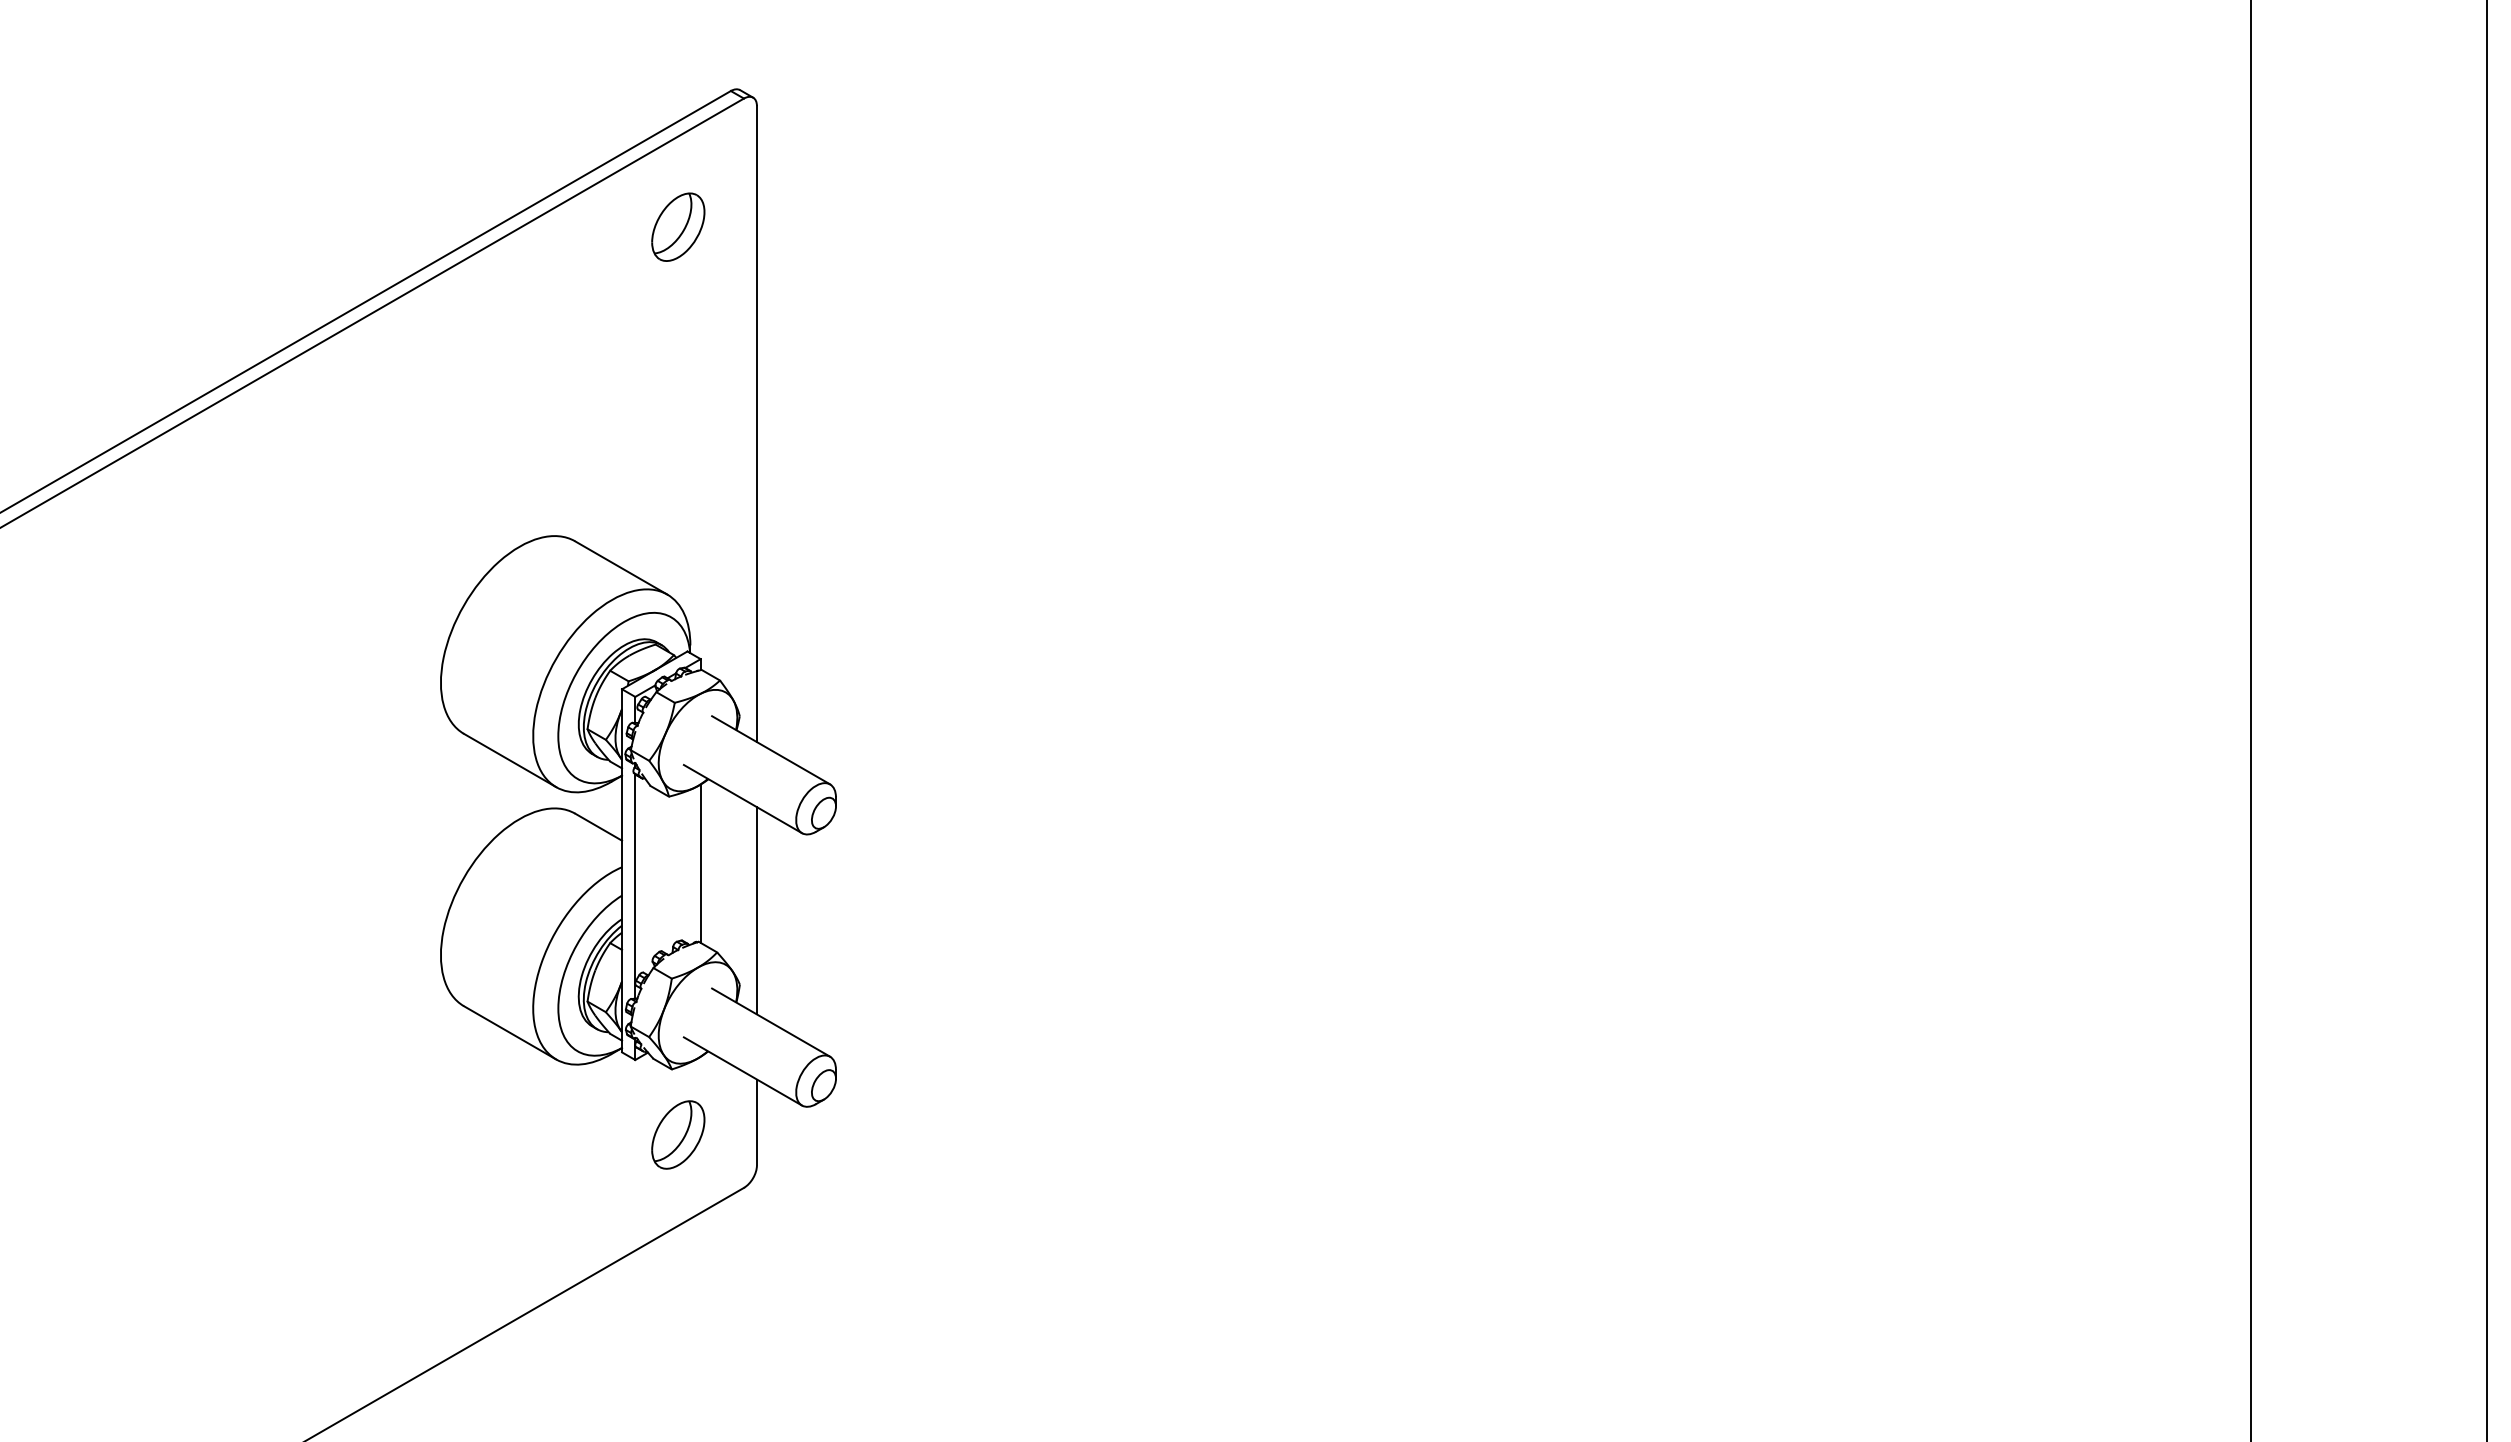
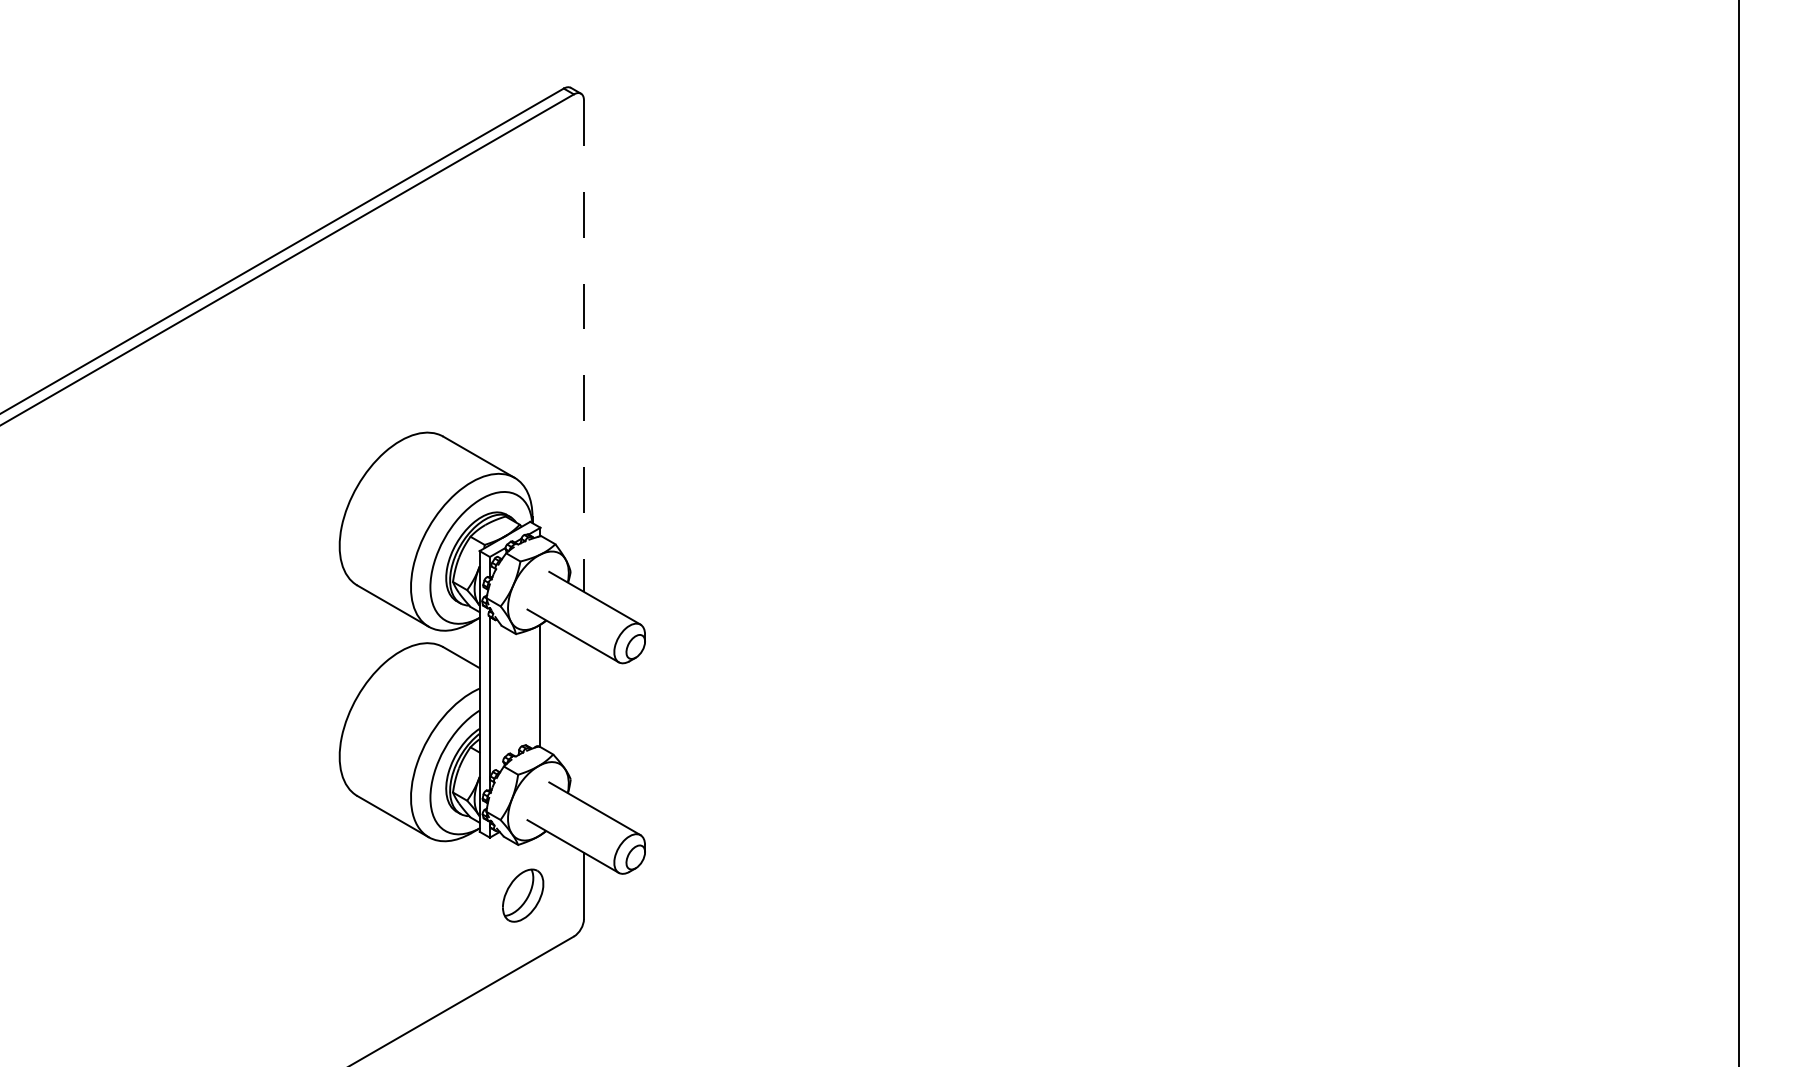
part: (678, 226) -> (523, 193), removed
line: (756, 424) -> (583, 346), solid -> dashed
line: (756, 910) -> (583, 722), removed

